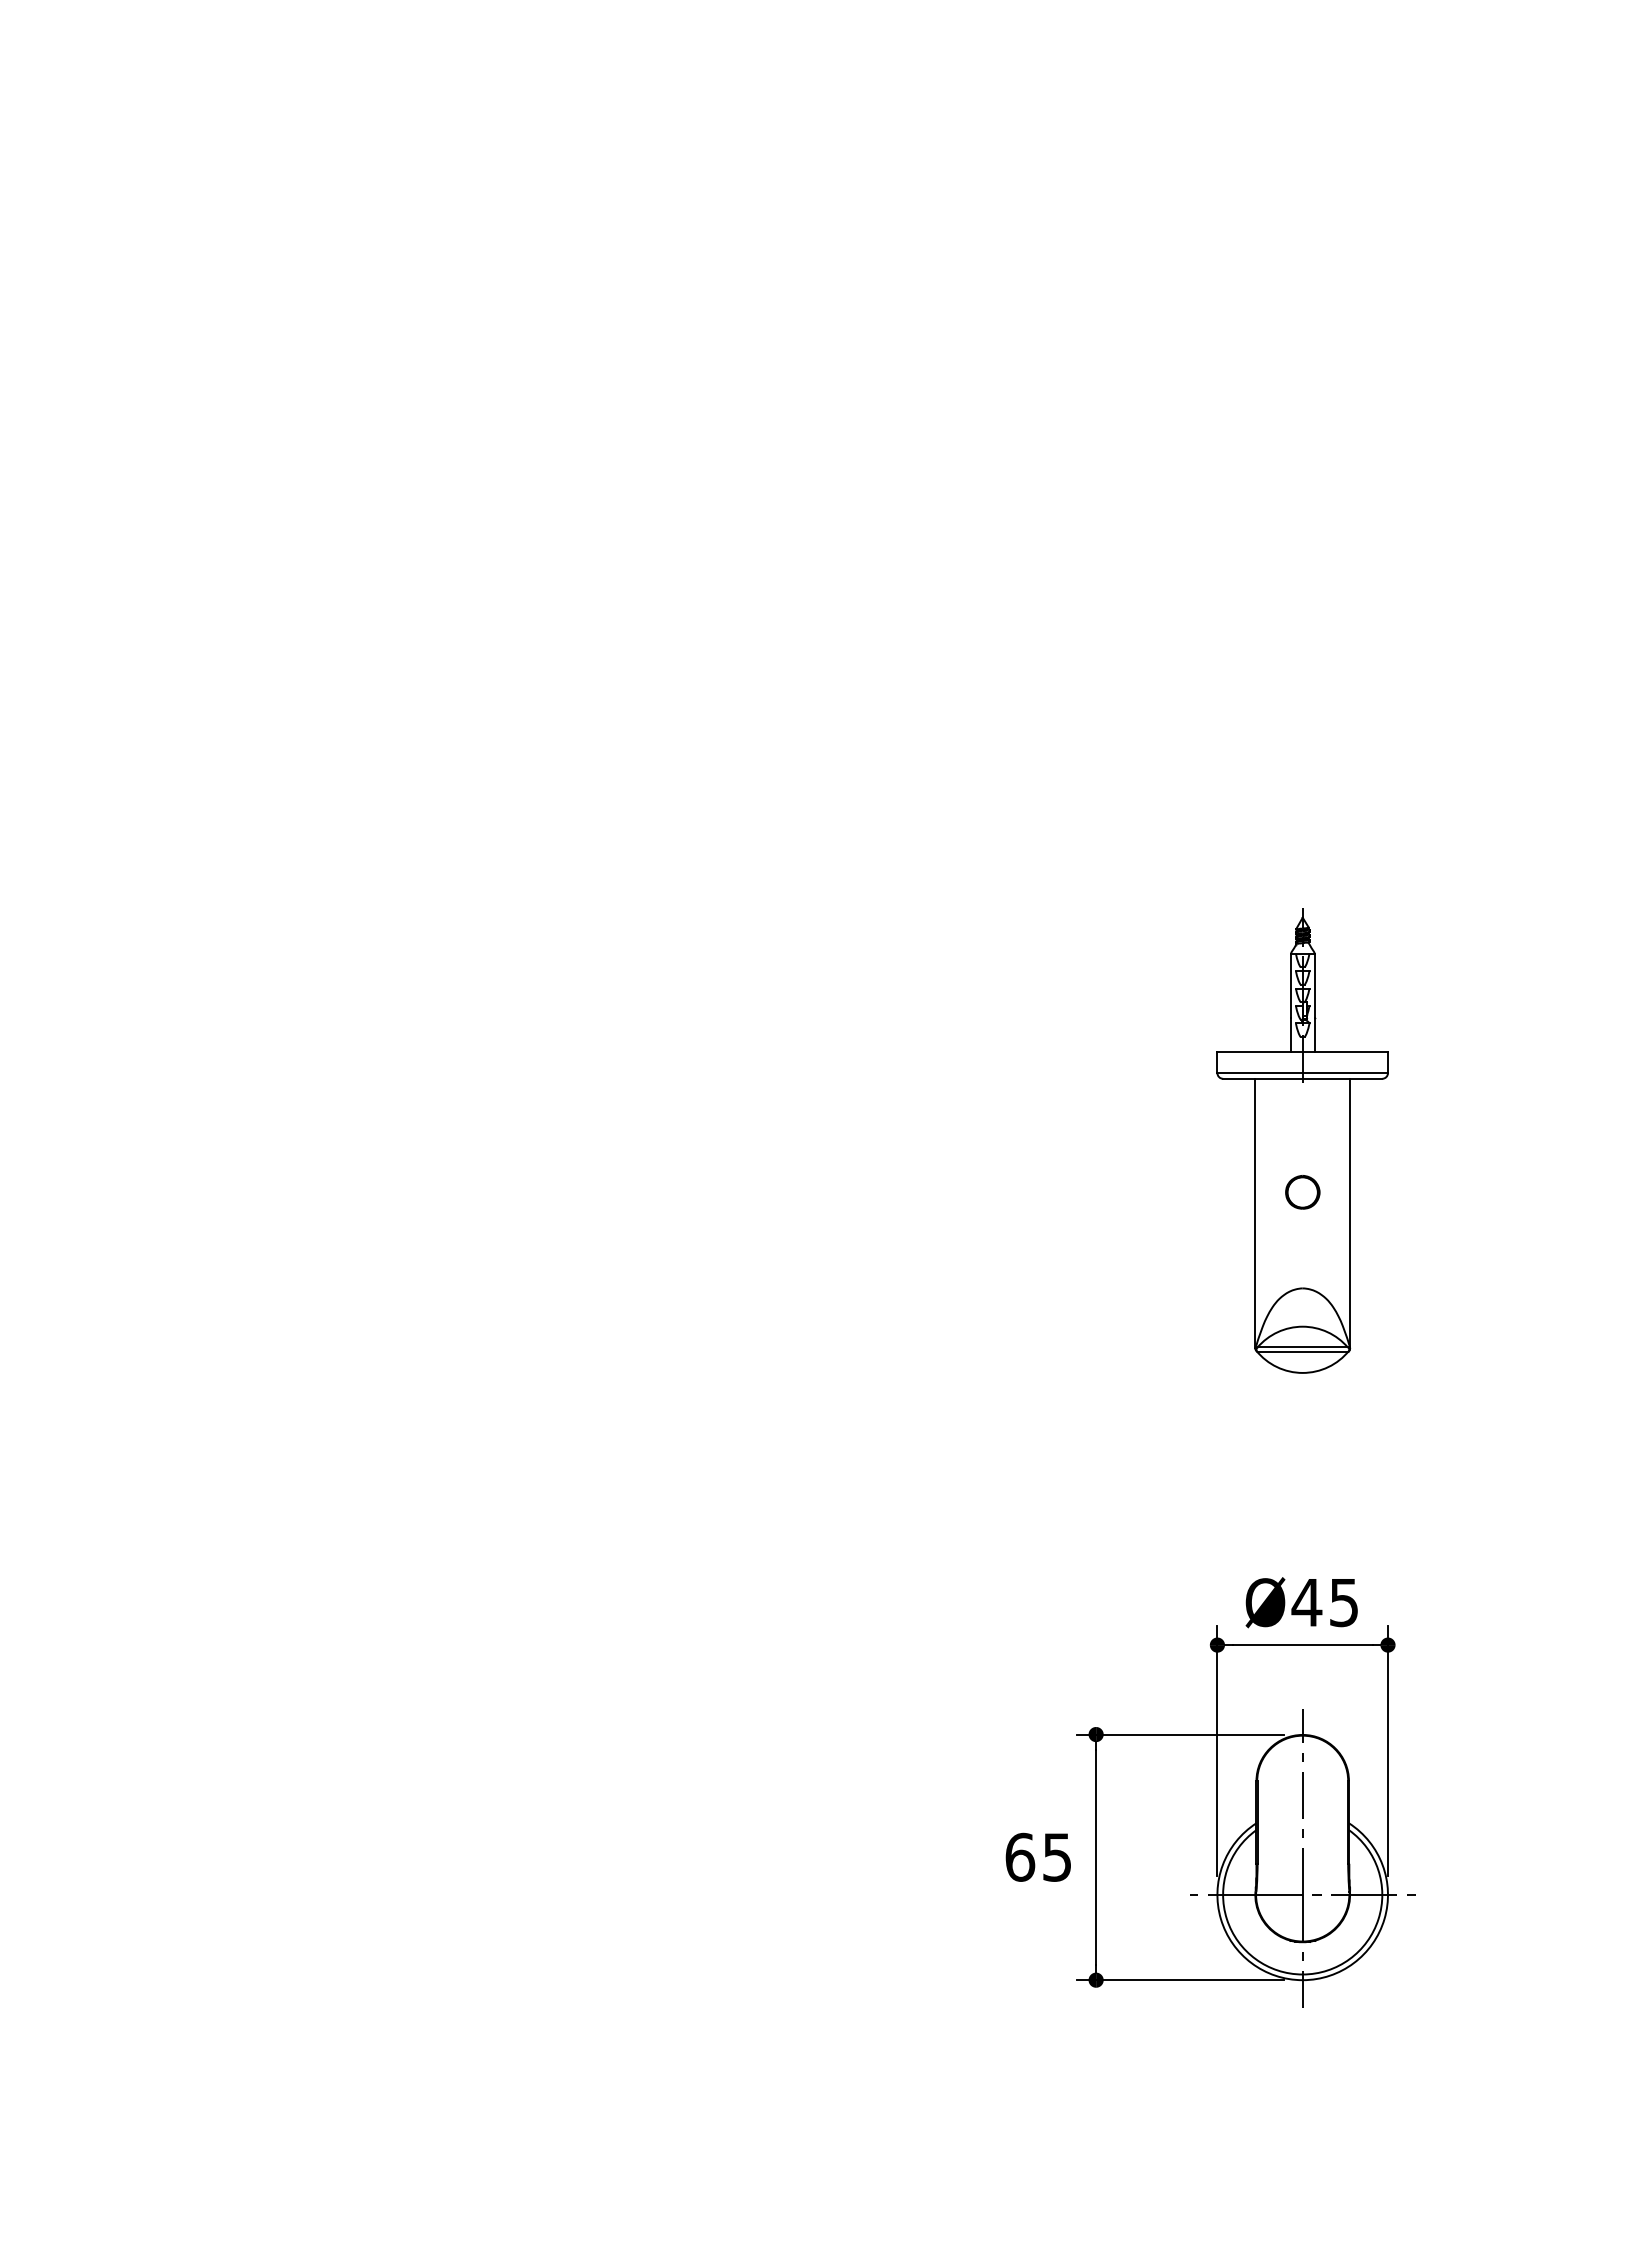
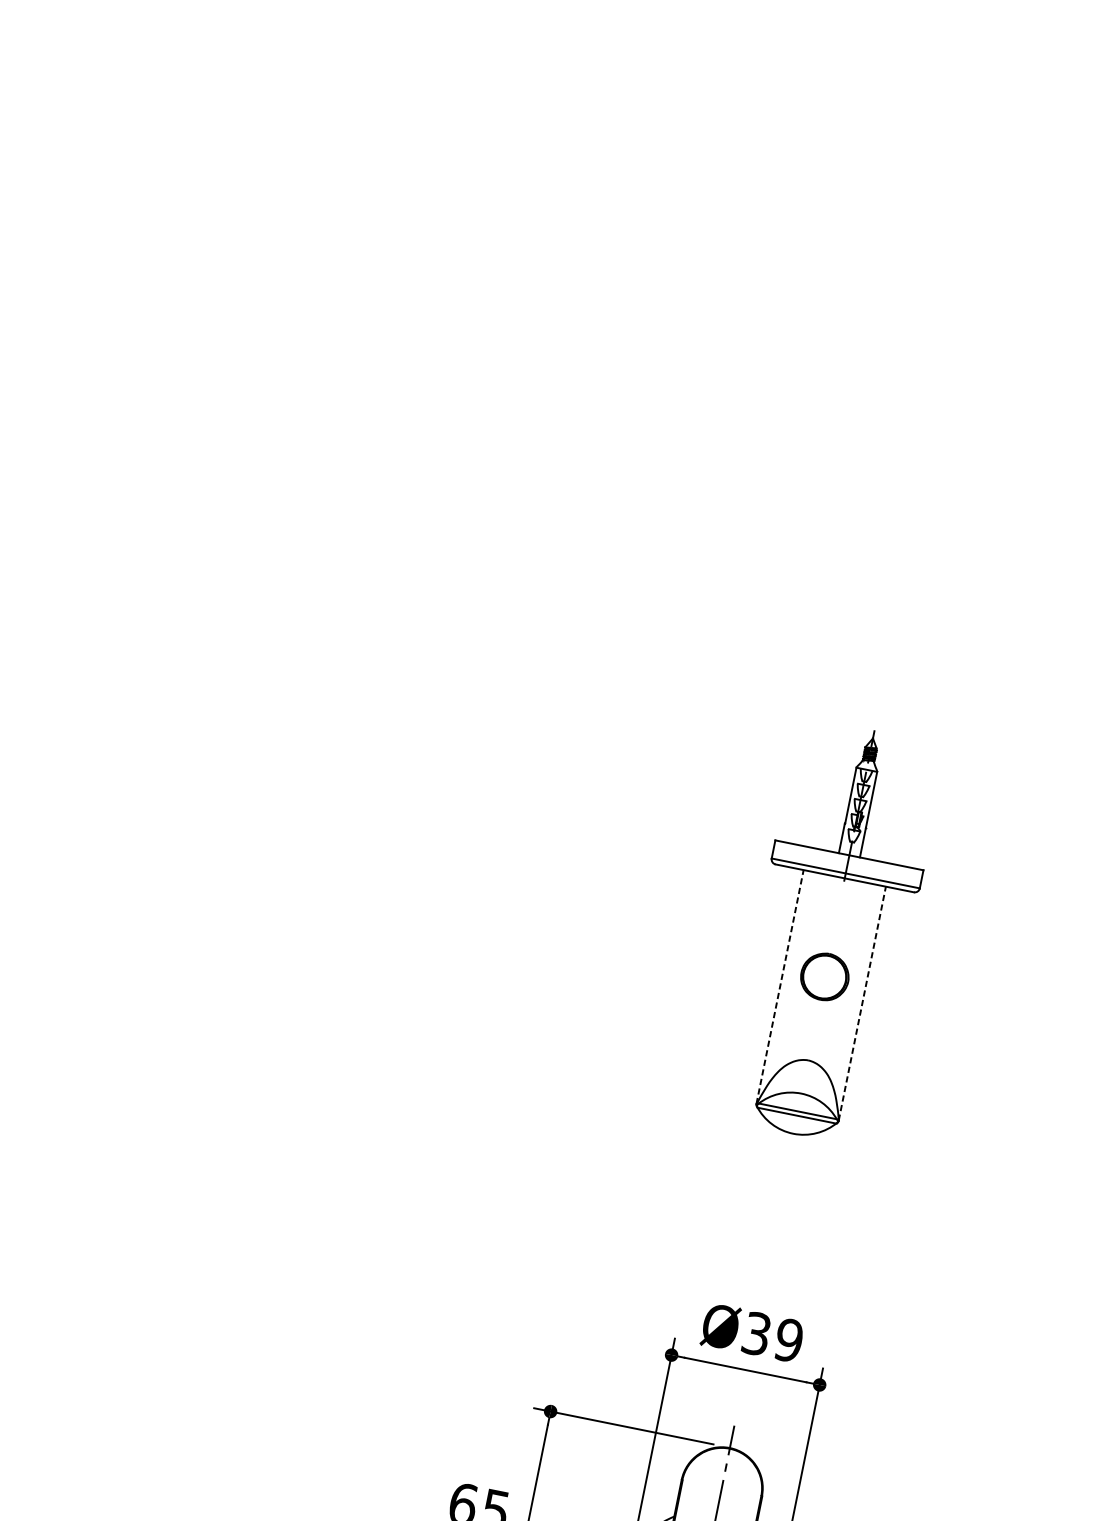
part: (1302, 1192) -> (824, 977), size x1.6
line: (1255, 1213) -> (780, 987), solid -> dashed
line: (1350, 1213) -> (862, 1003), solid -> dashed
text: (1324, 1602) -> (772, 1336), Ø45 -> Ø39

